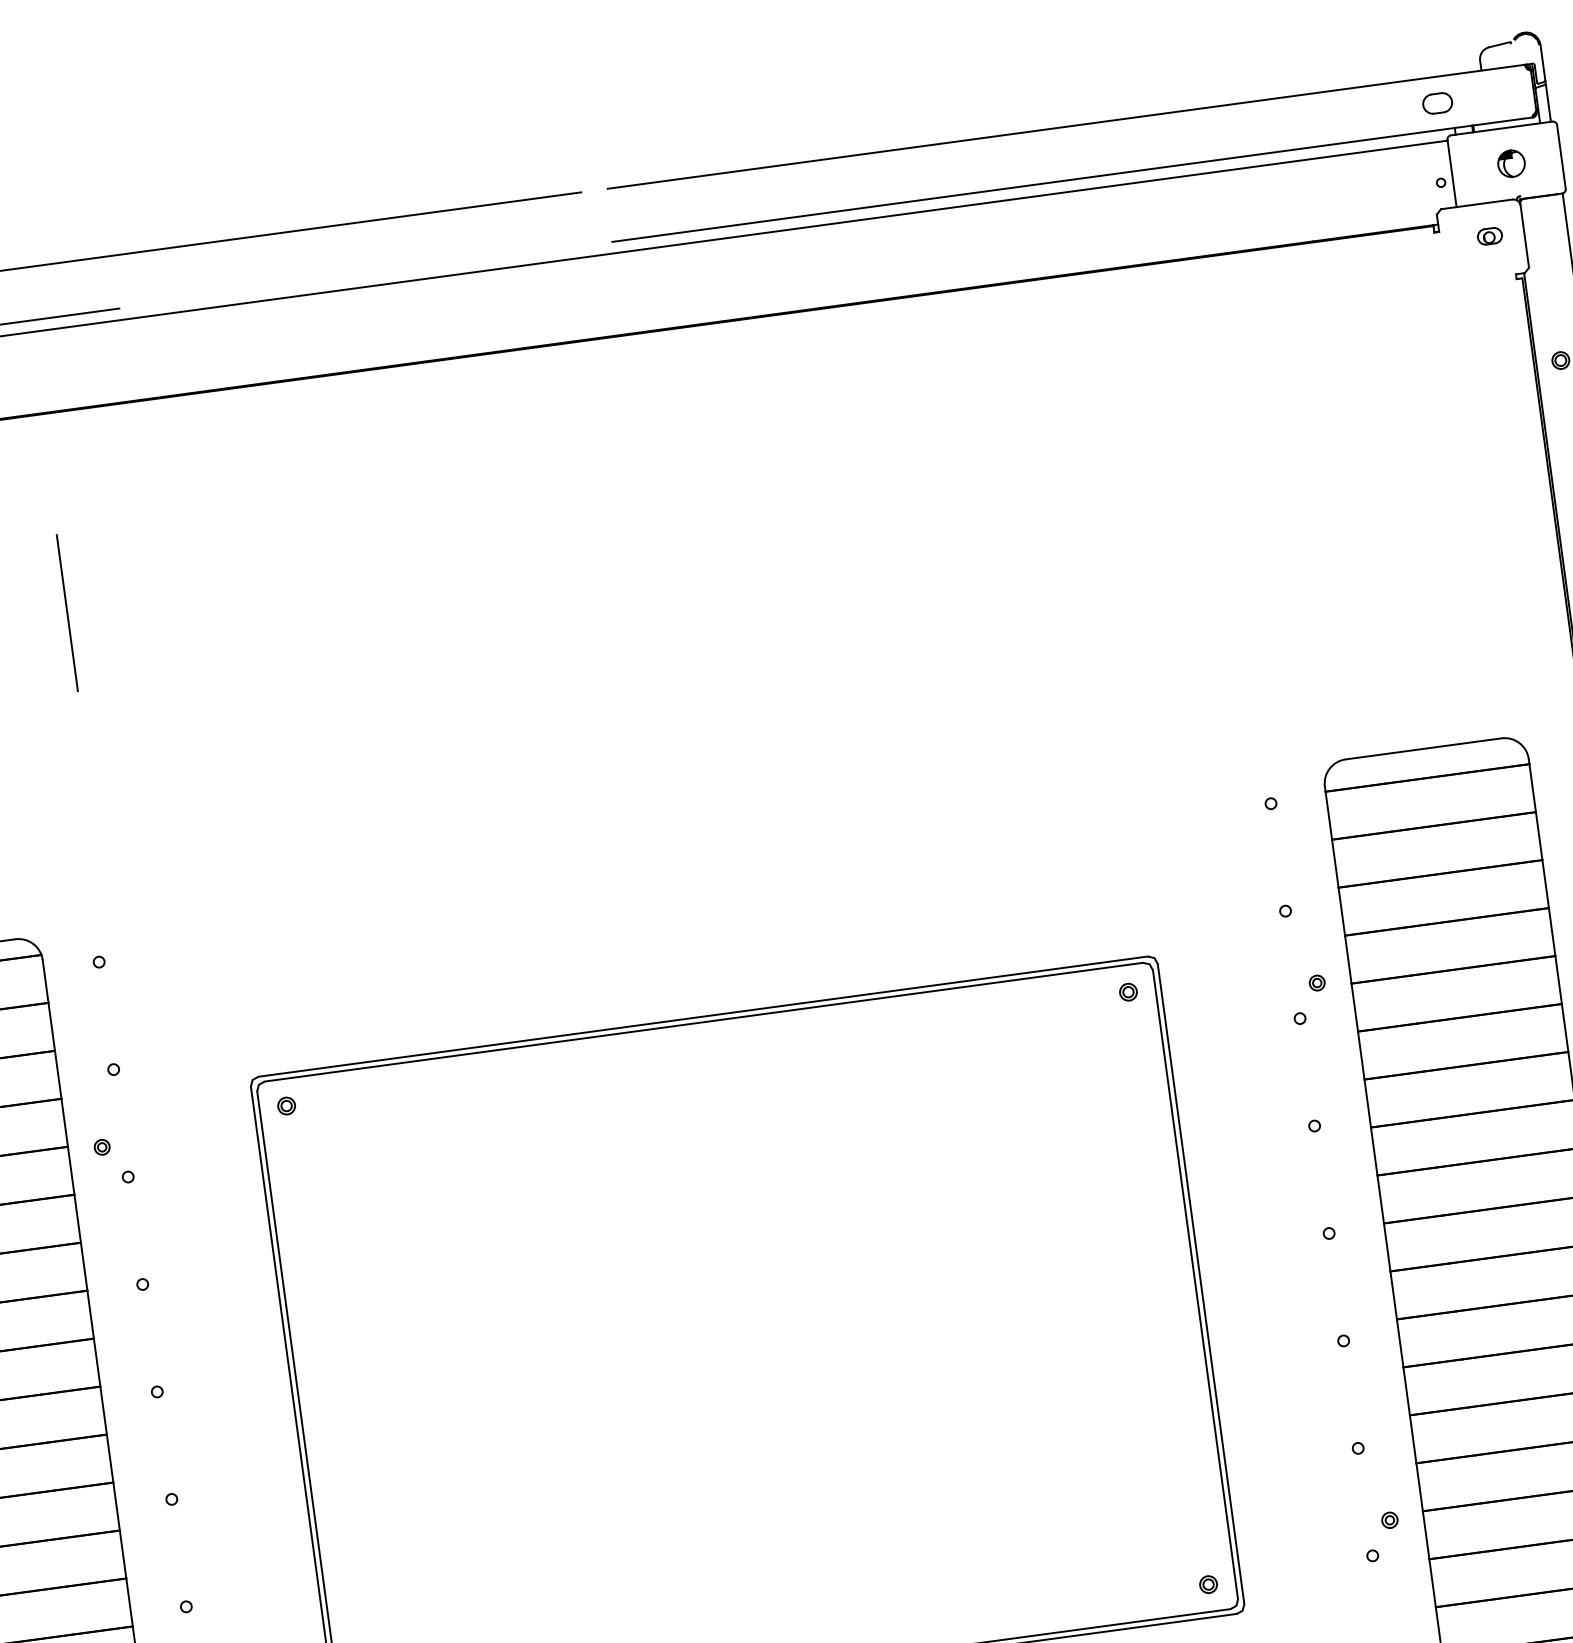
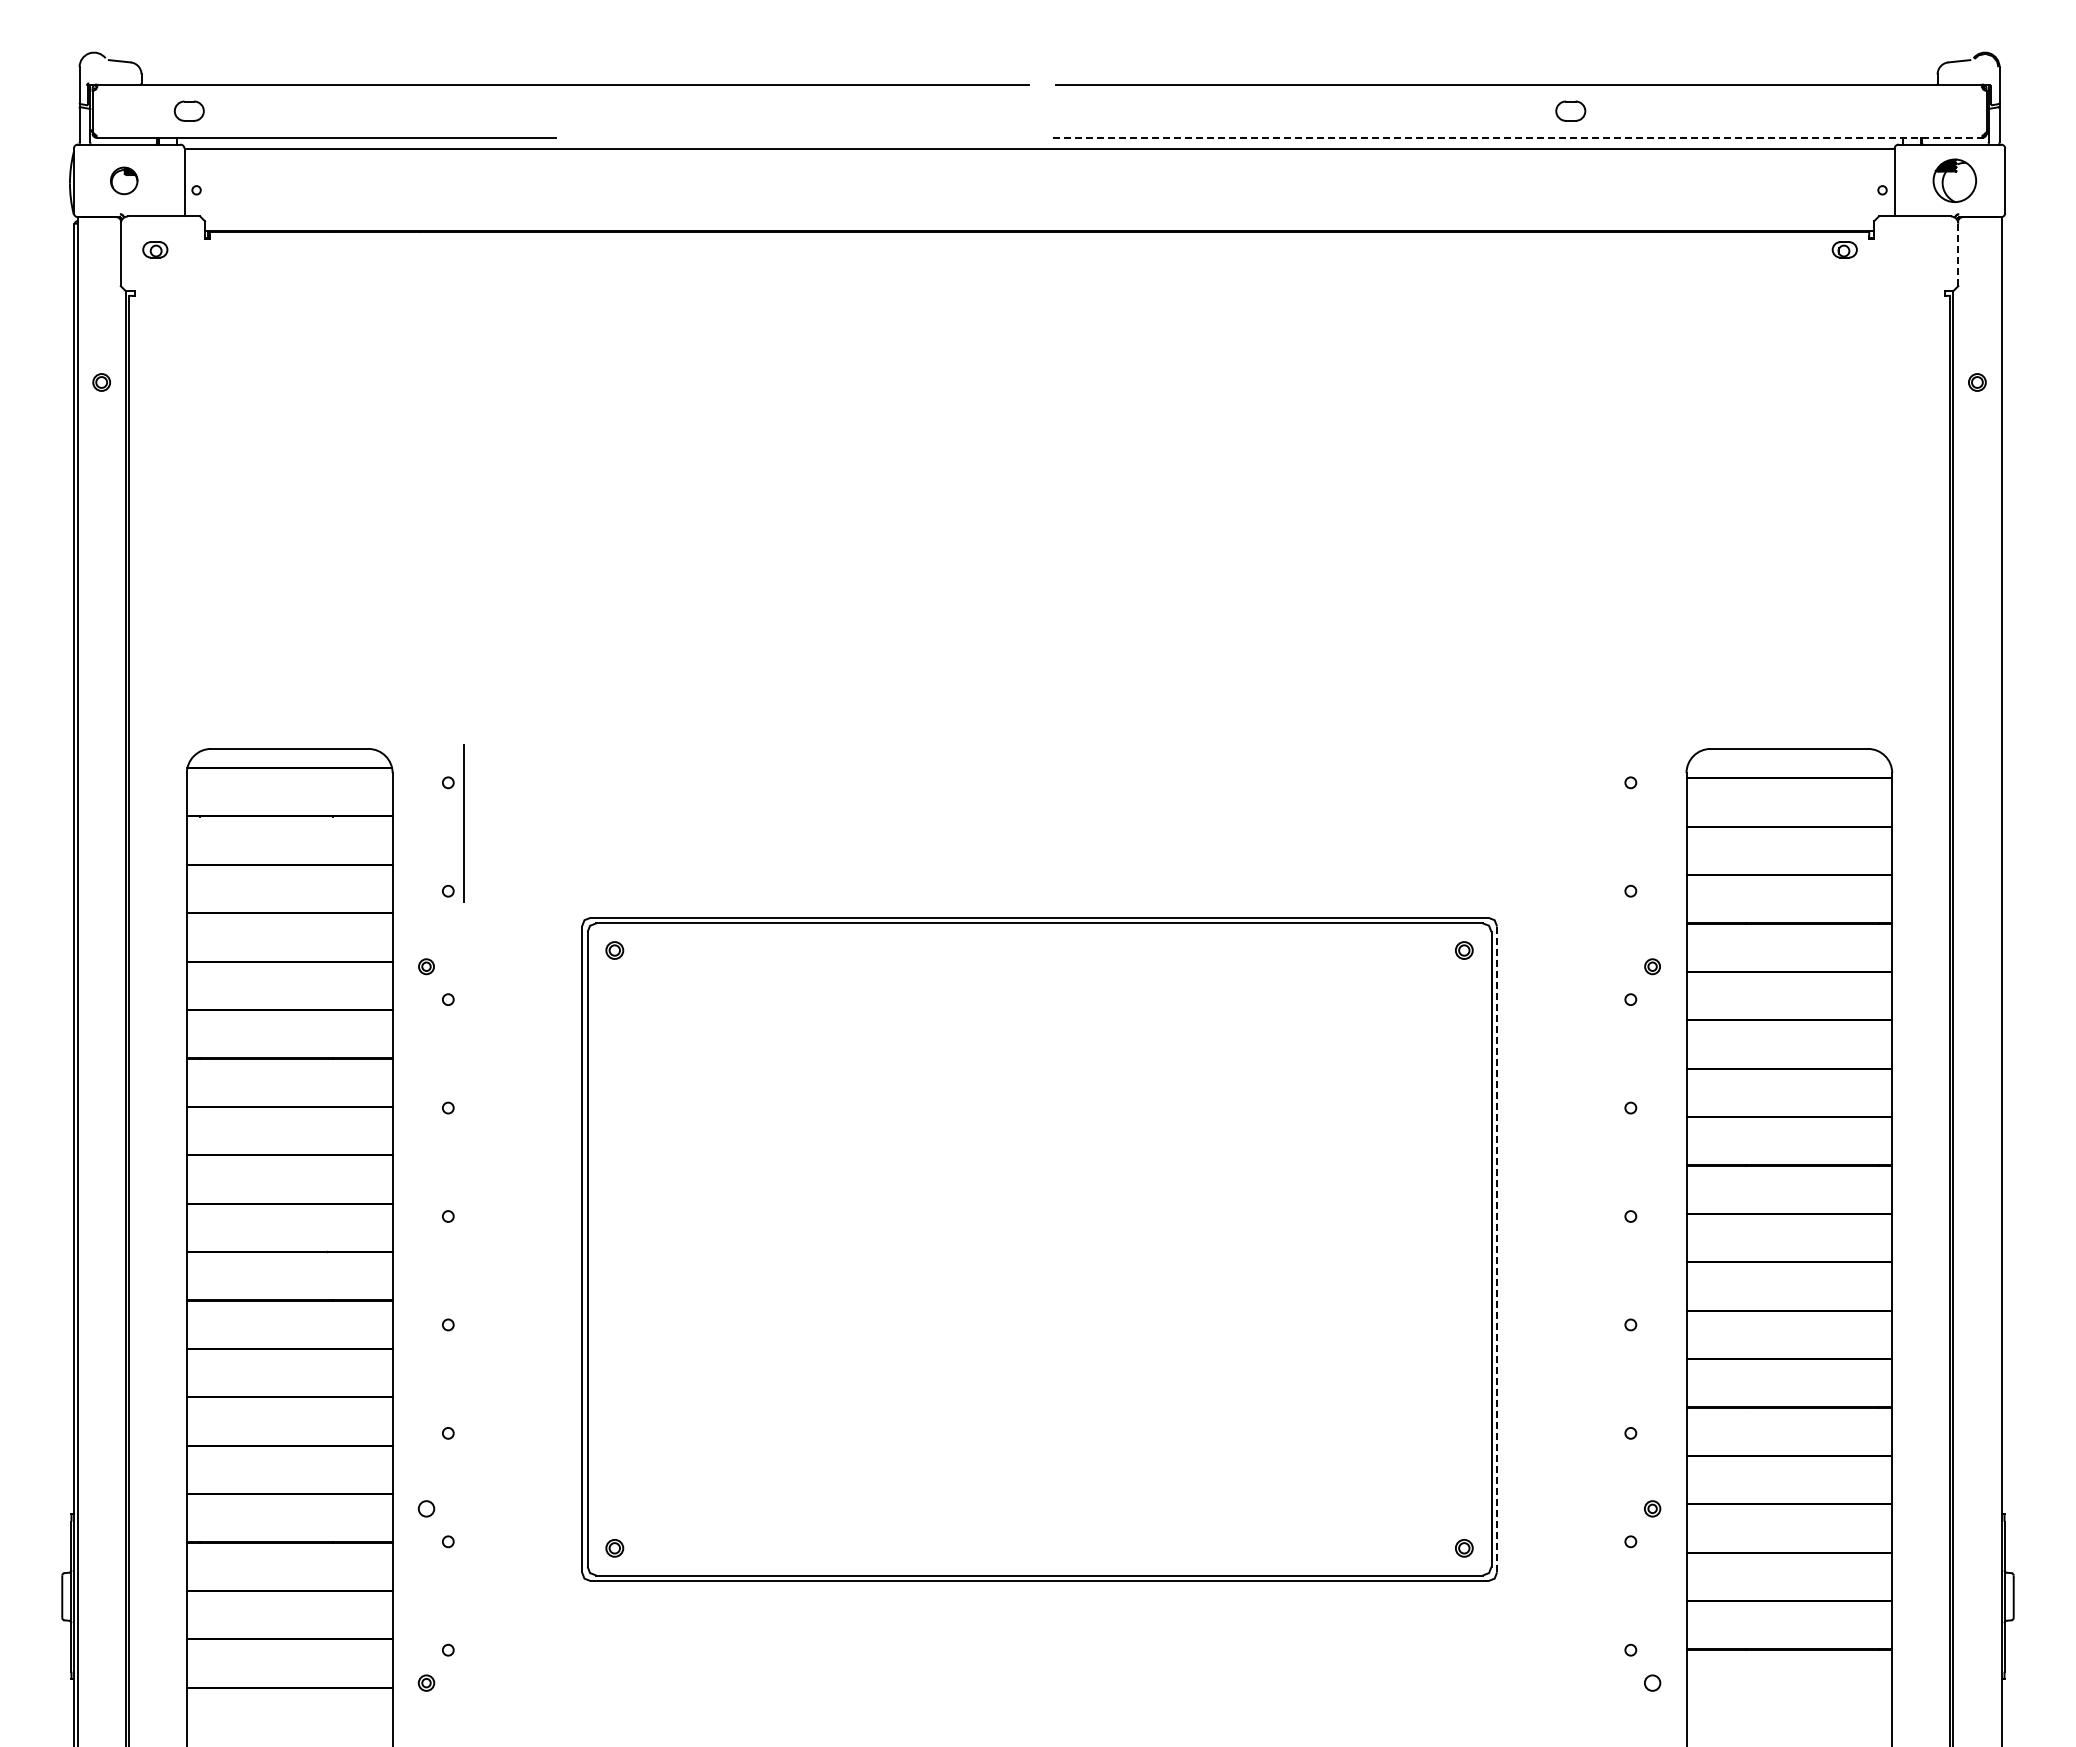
part: (1437, 102) -> (1570, 110), moved
part: (1511, 163) -> (1954, 180), size x1.6
line: (1072, 179) -> (1517, 137), solid -> dashed
part: (1489, 235) -> (1844, 249), moved
line: (1525, 237) -> (1958, 255), solid -> dashed
line: (67, 612) -> (463, 823), moved
line: (1201, 1284) -> (1497, 1249), solid -> dashed

